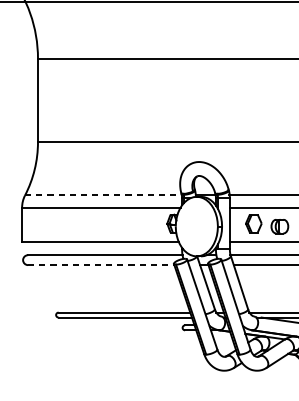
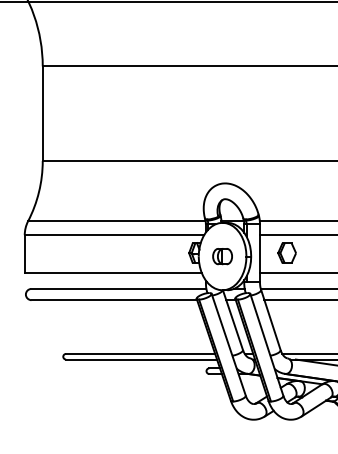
line: (103, 195) -> (116, 221), dashed -> solid
part: (279, 226) -> (222, 256), moved
line: (101, 265) -> (114, 300), dashed -> solid

